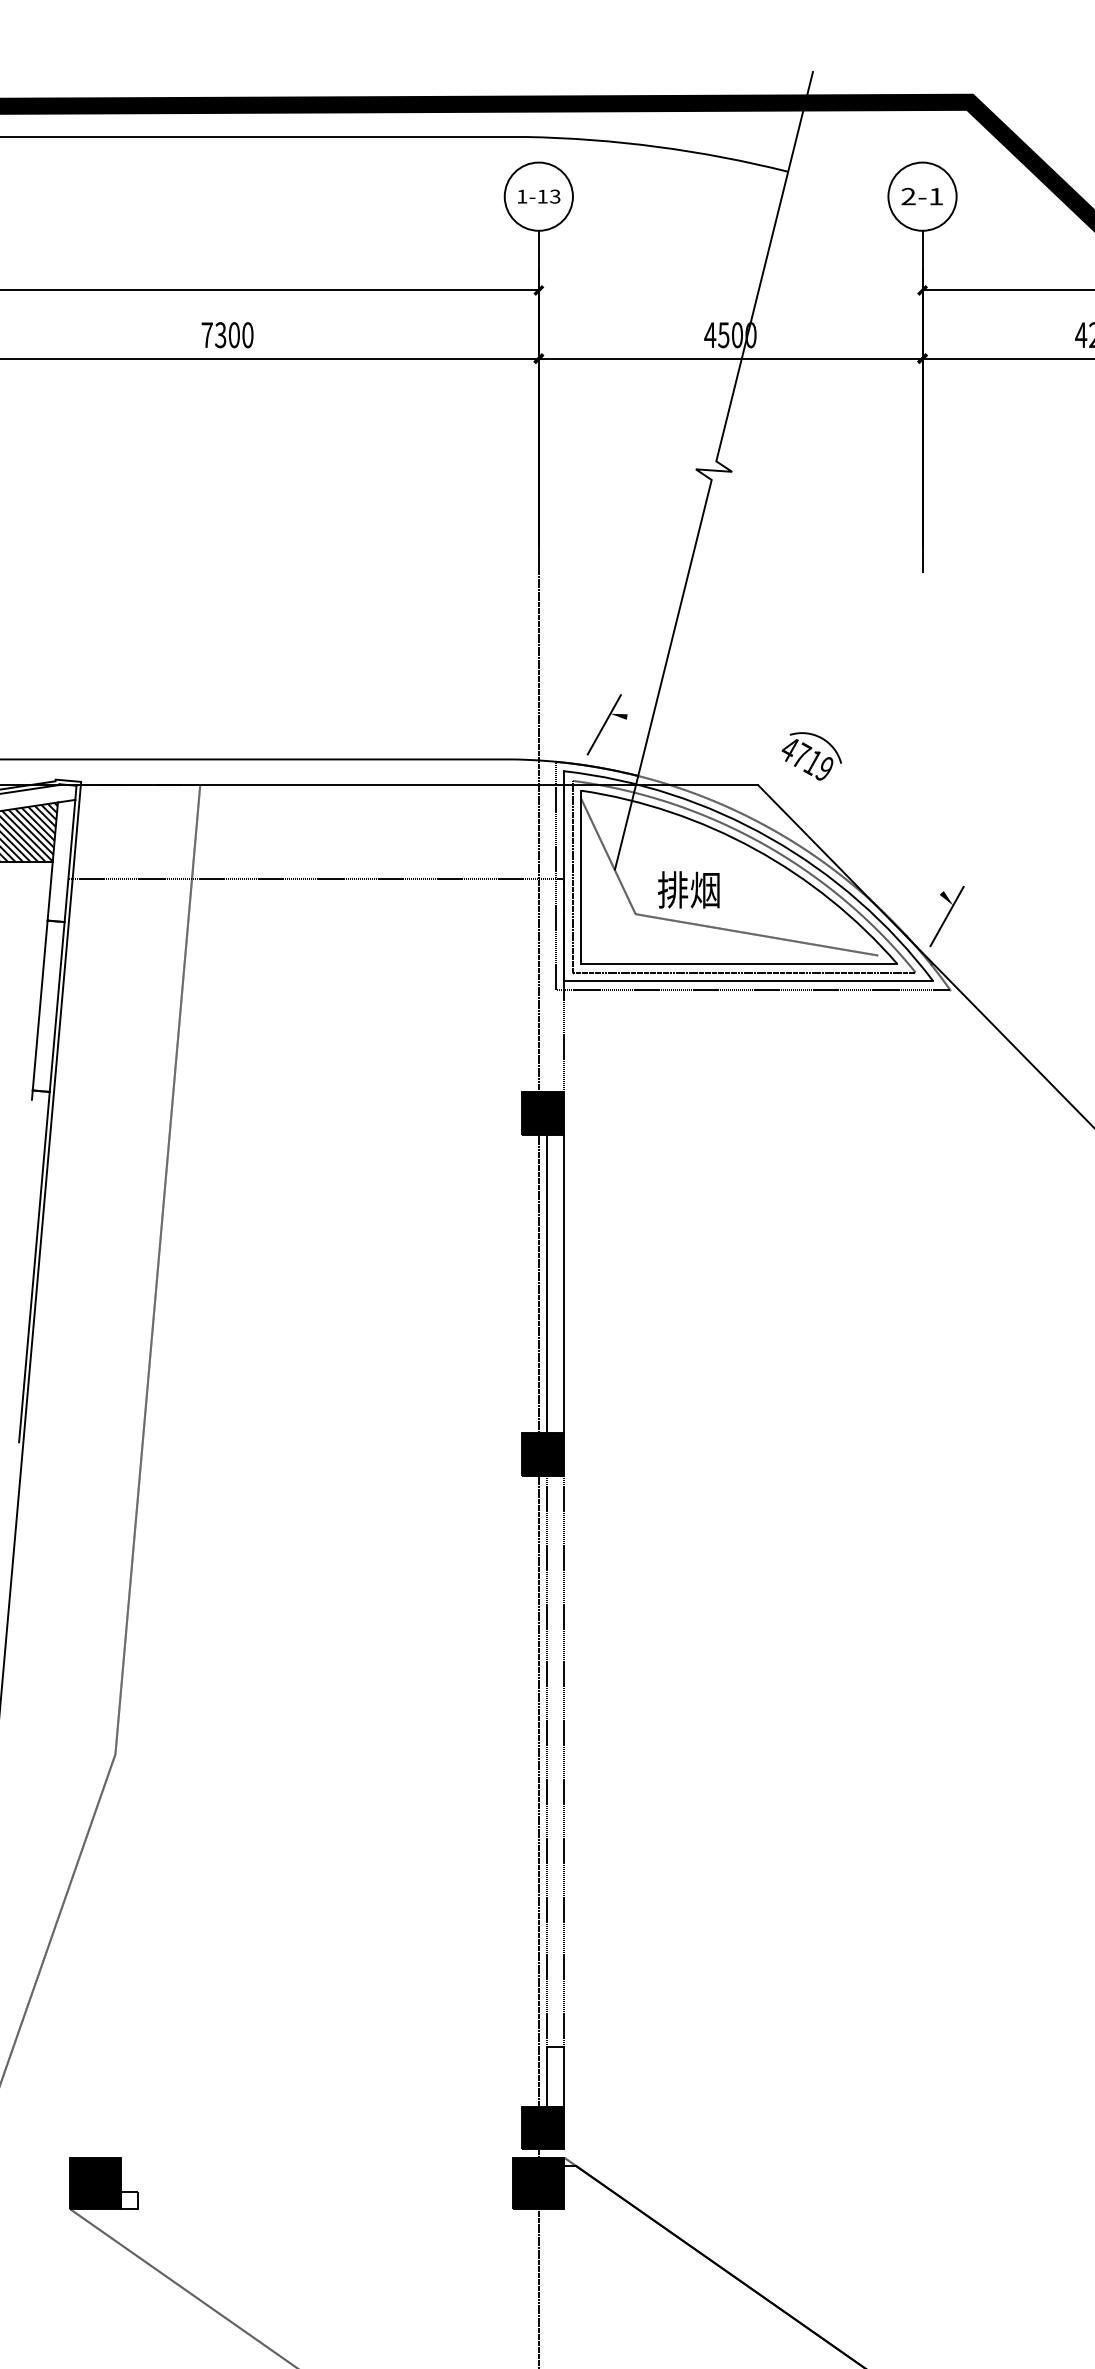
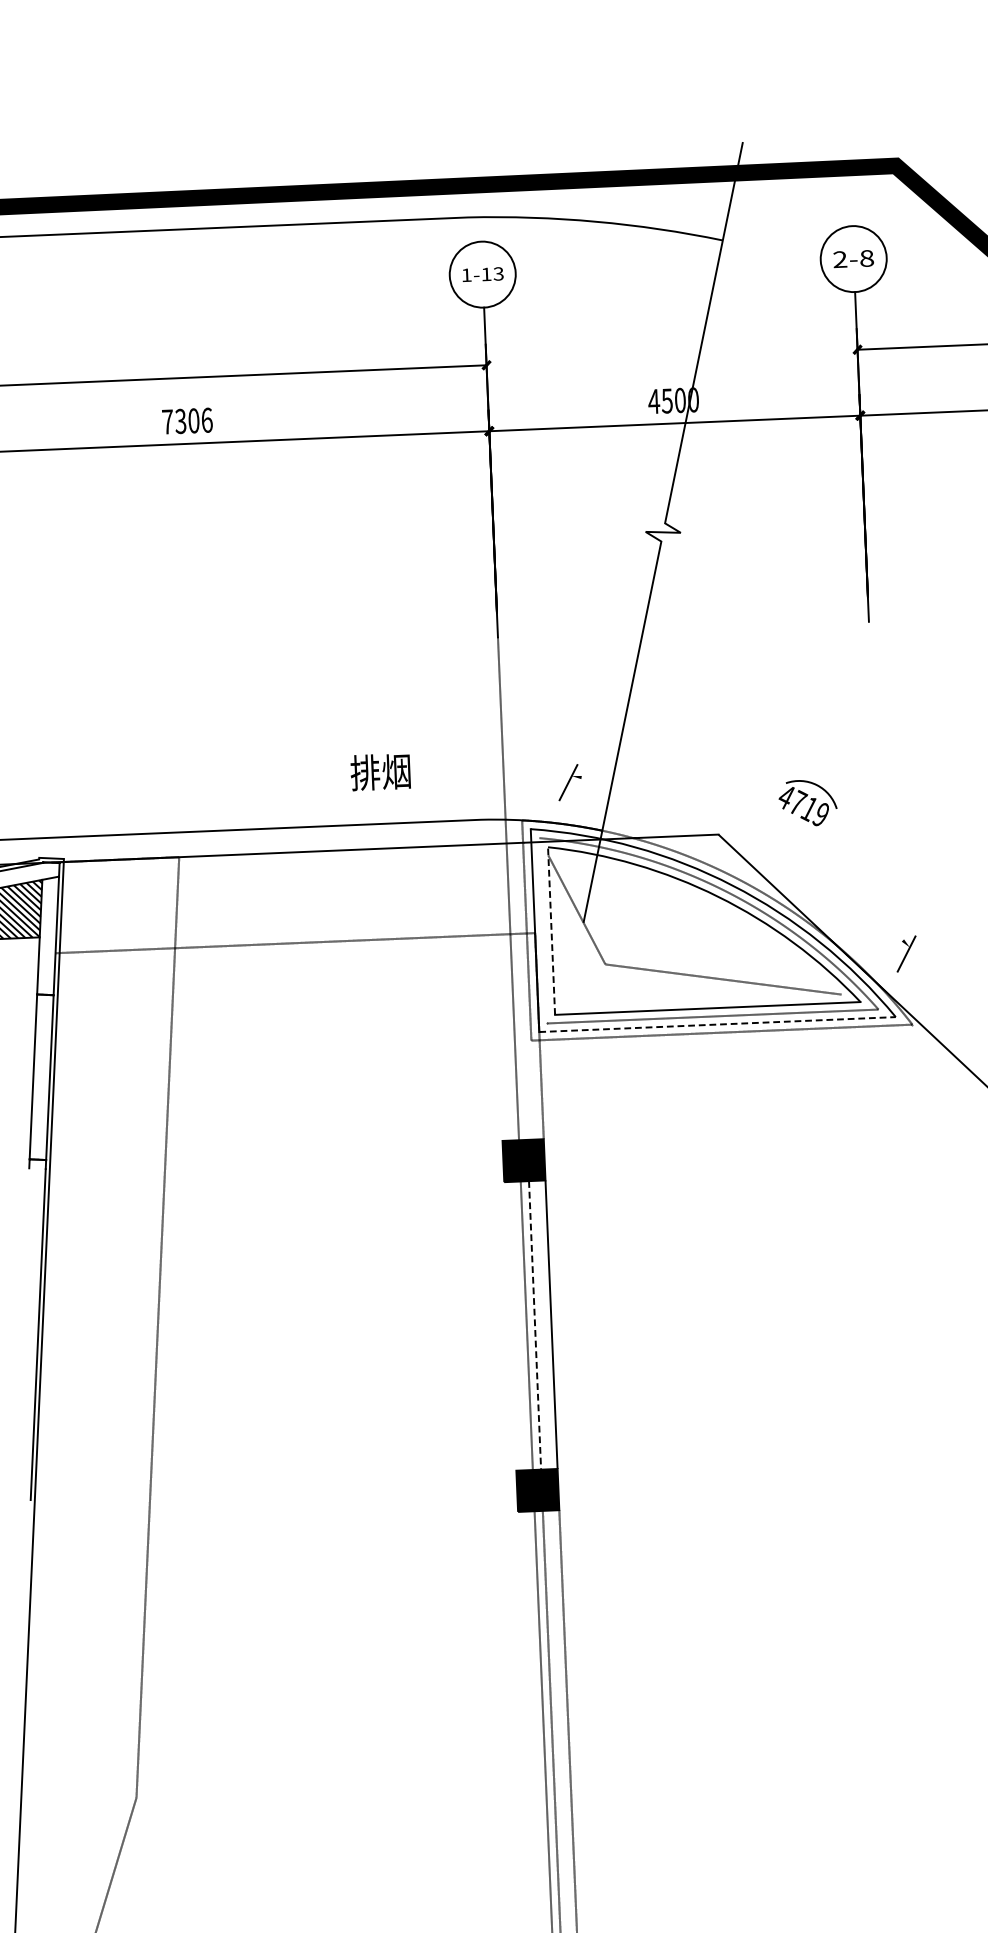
text: (936, 196) -> (867, 258), 2-1 -> 2-8
text: (247, 335) -> (206, 420), 7300 -> 7306
part: (606, 724) -> (569, 782), size x0.6
part: (811, 756) -> (807, 803), moved
line: (572, 876) -> (542, 930), removed
line: (581, 877) -> (551, 931), solid -> dashed
text: (688, 889) -> (380, 771), moved
part: (946, 916) -> (906, 954), size x0.6
line: (749, 981) -> (718, 1024), solid -> dashed
line: (547, 1284) -> (535, 1326), solid -> dashed

